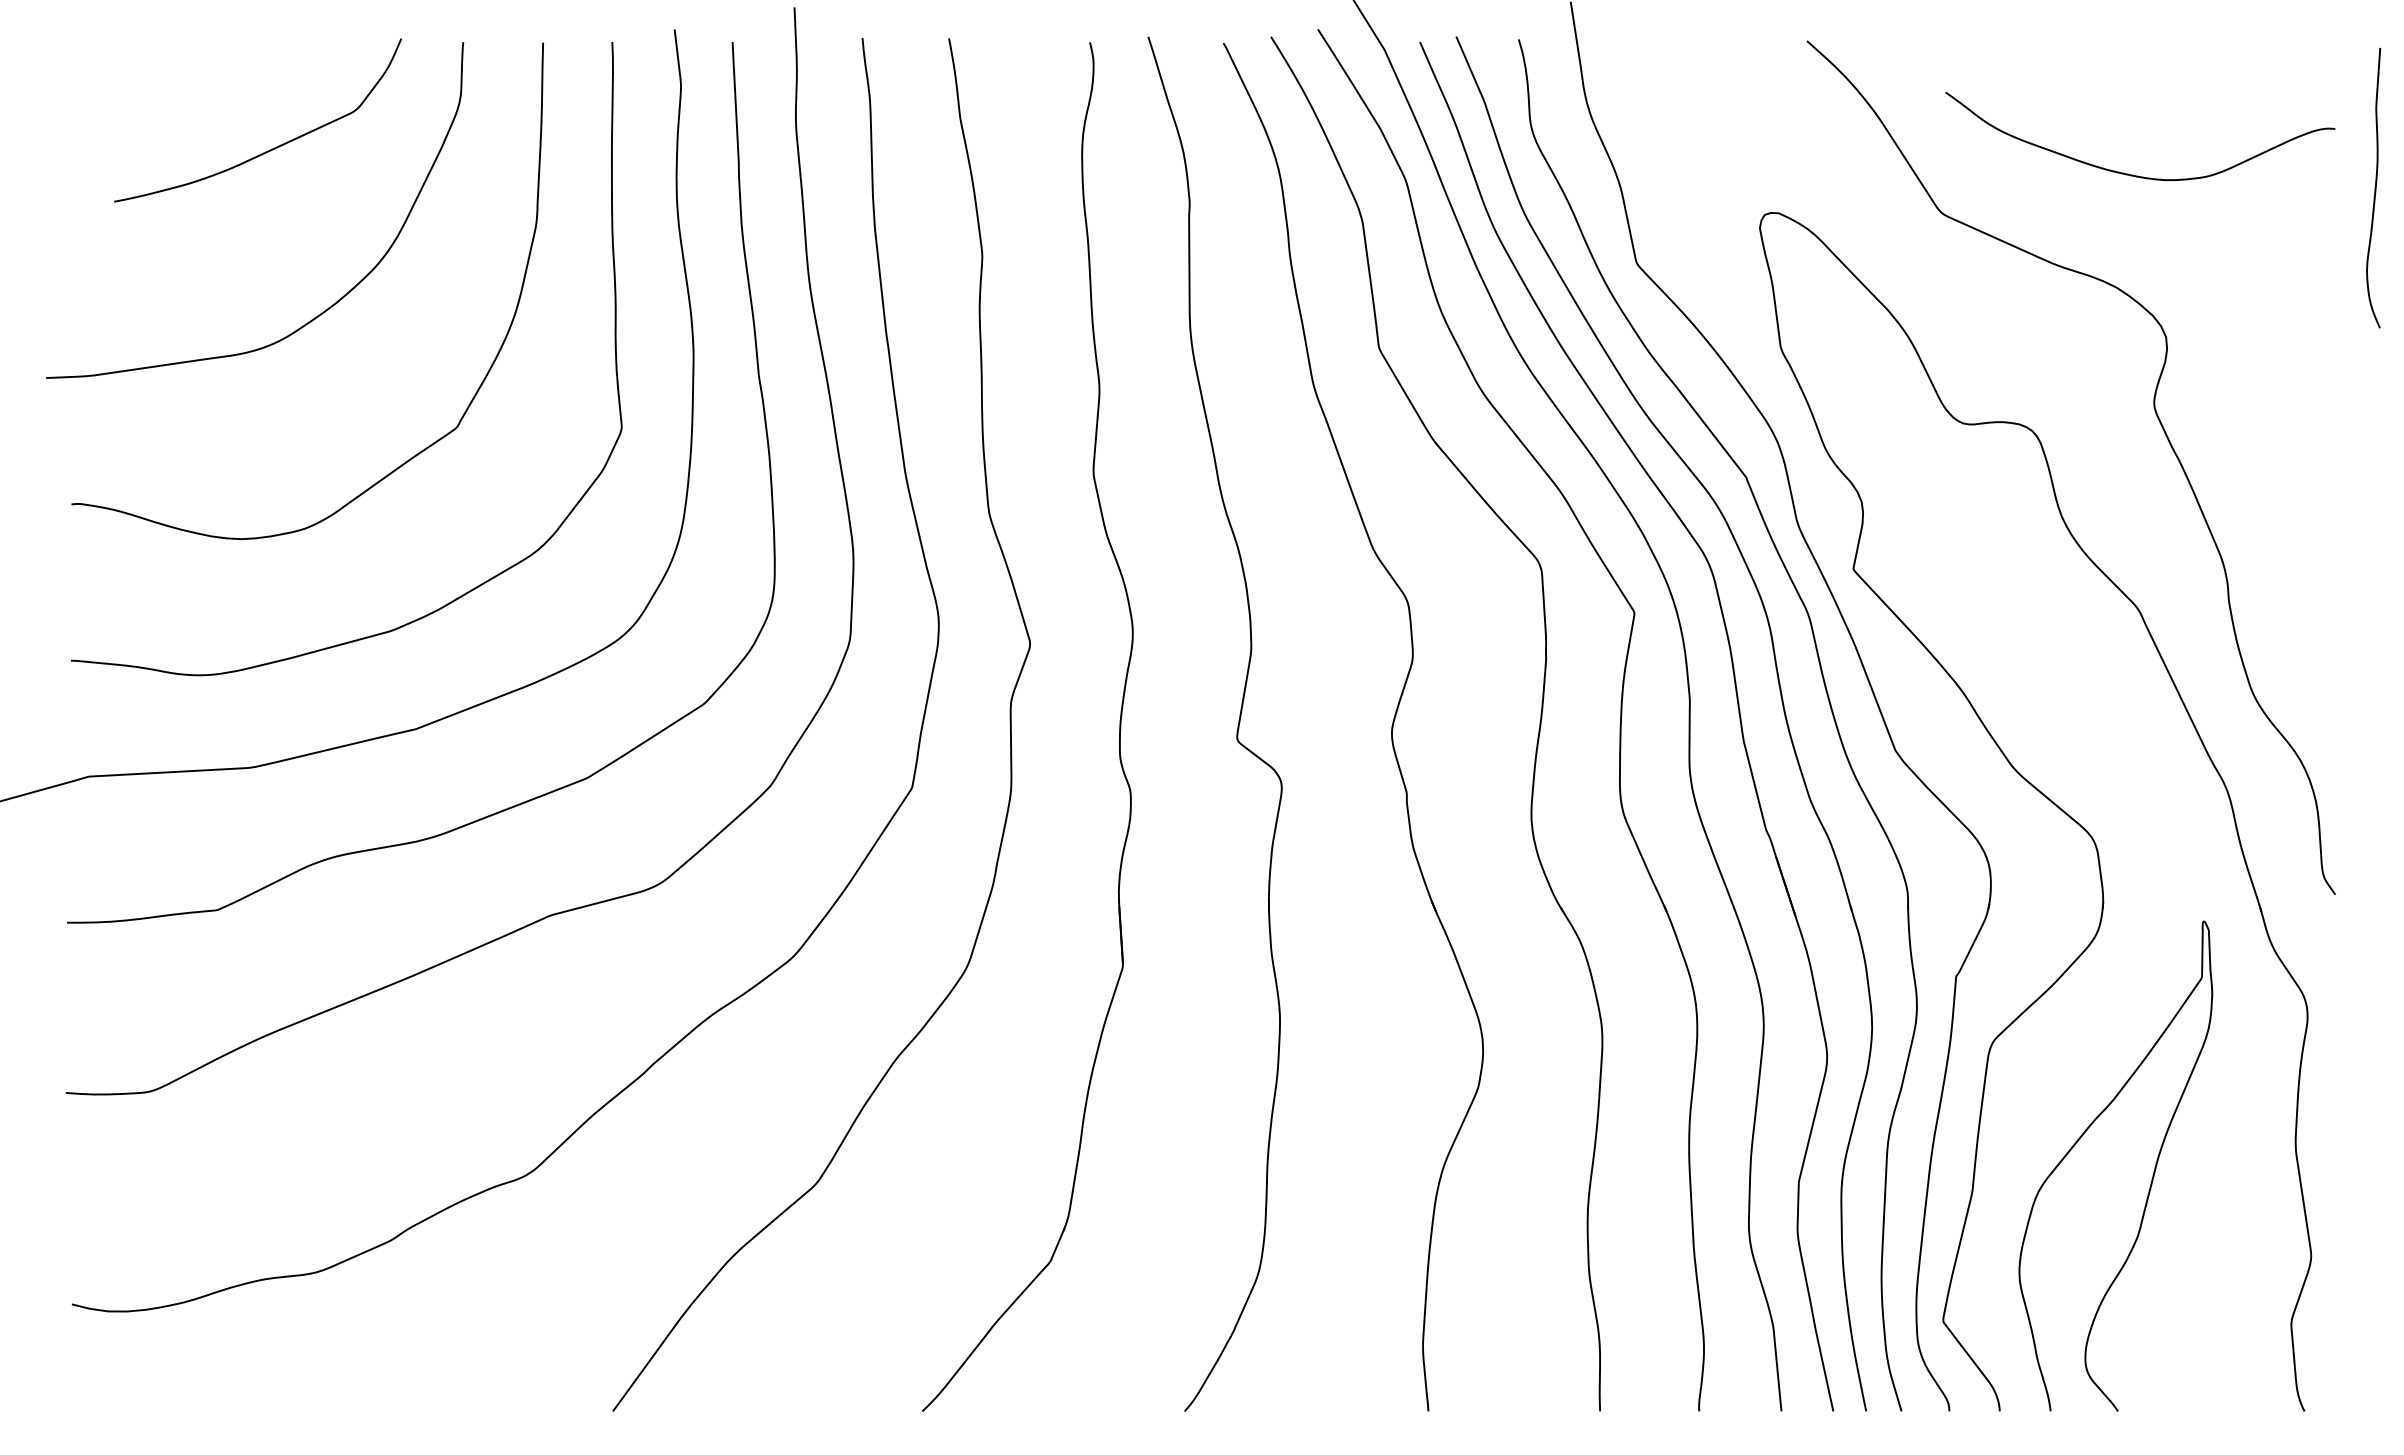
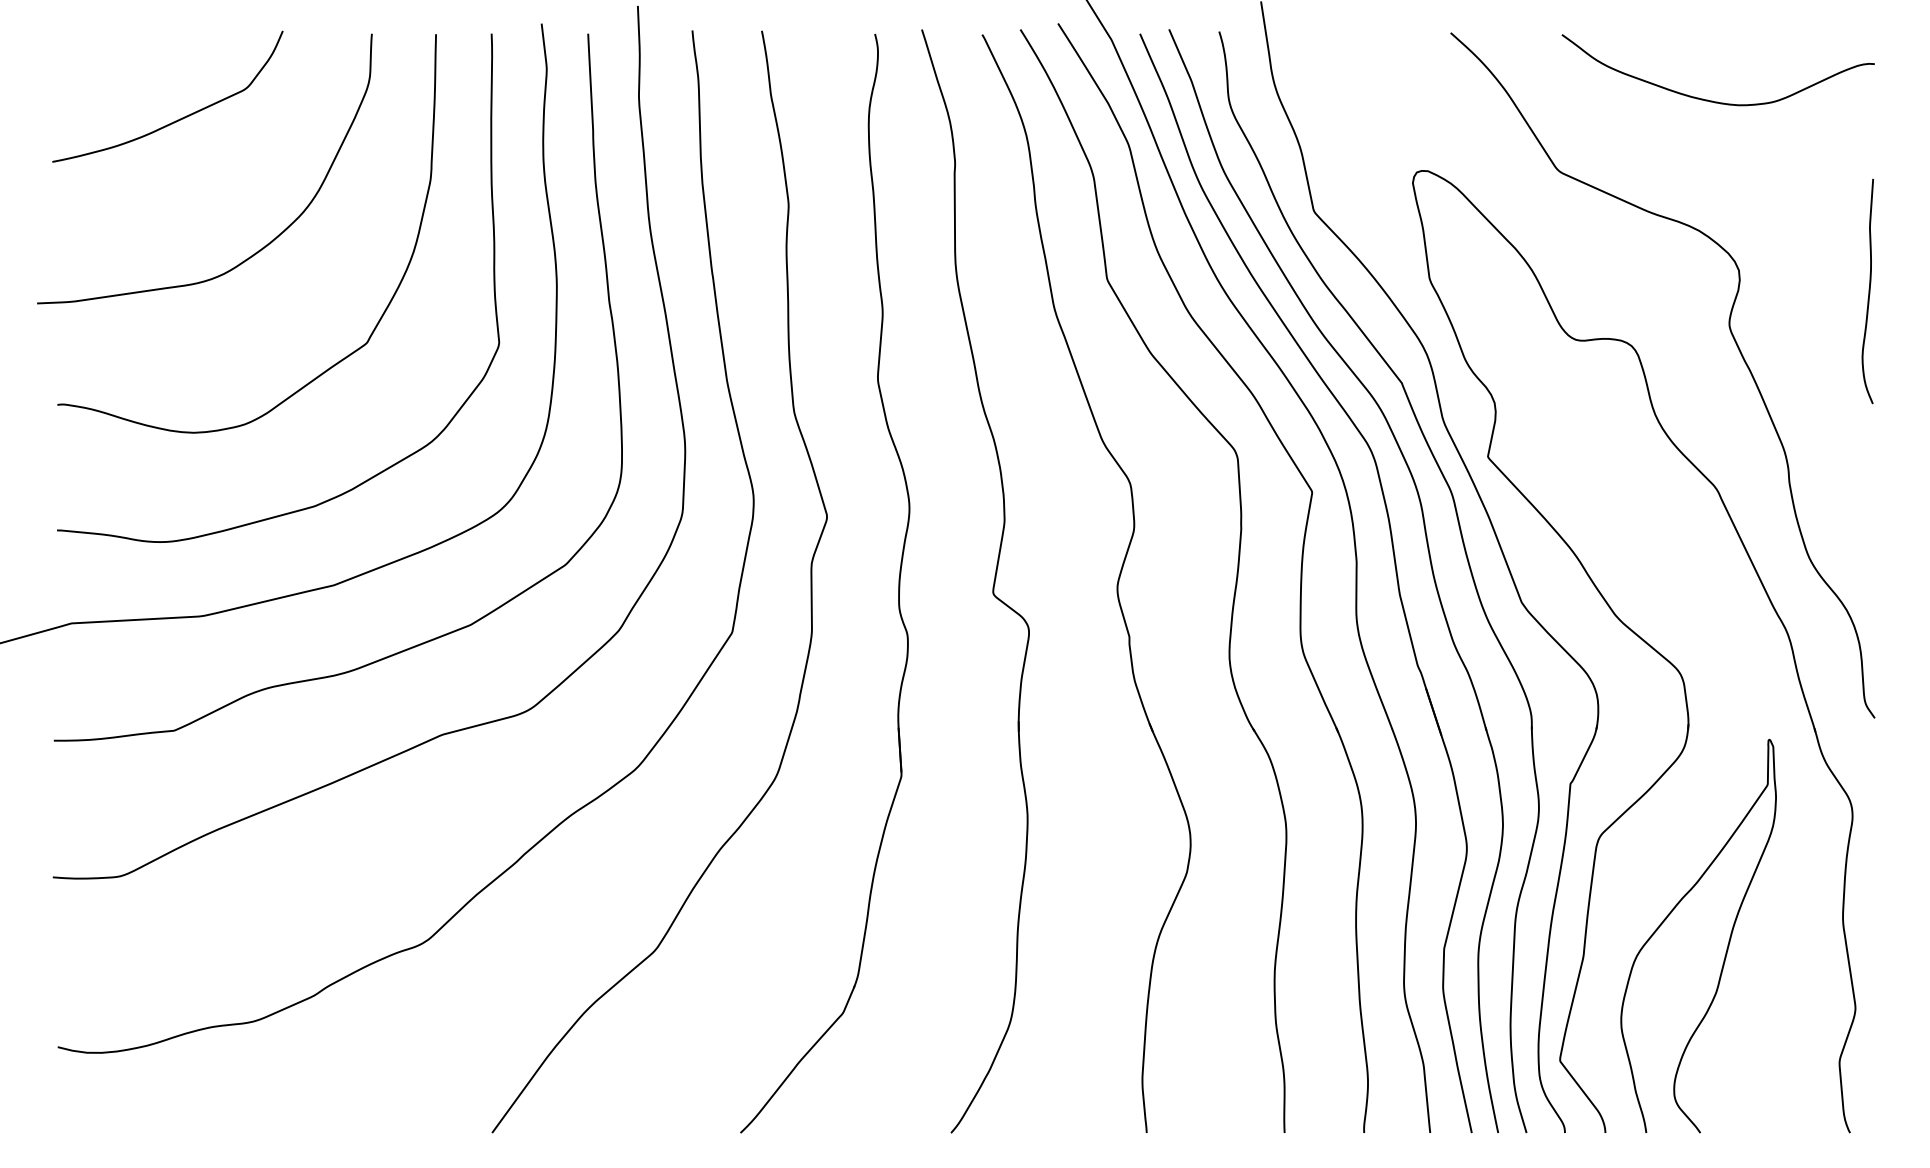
curve: (269, 149) -> (177, 119), moved
curve: (2133, 174) -> (1712, 100), moved
curve: (2374, 188) -> (1868, 291), moved

